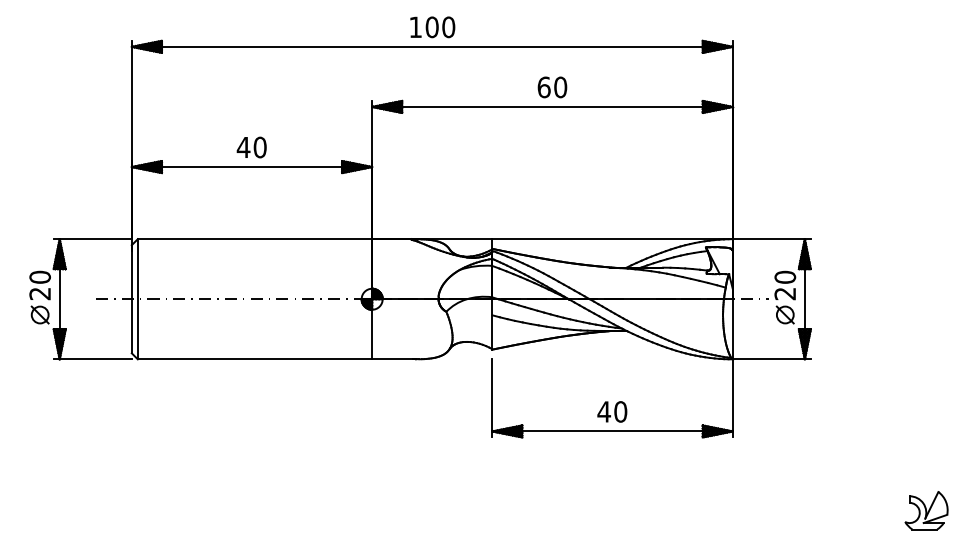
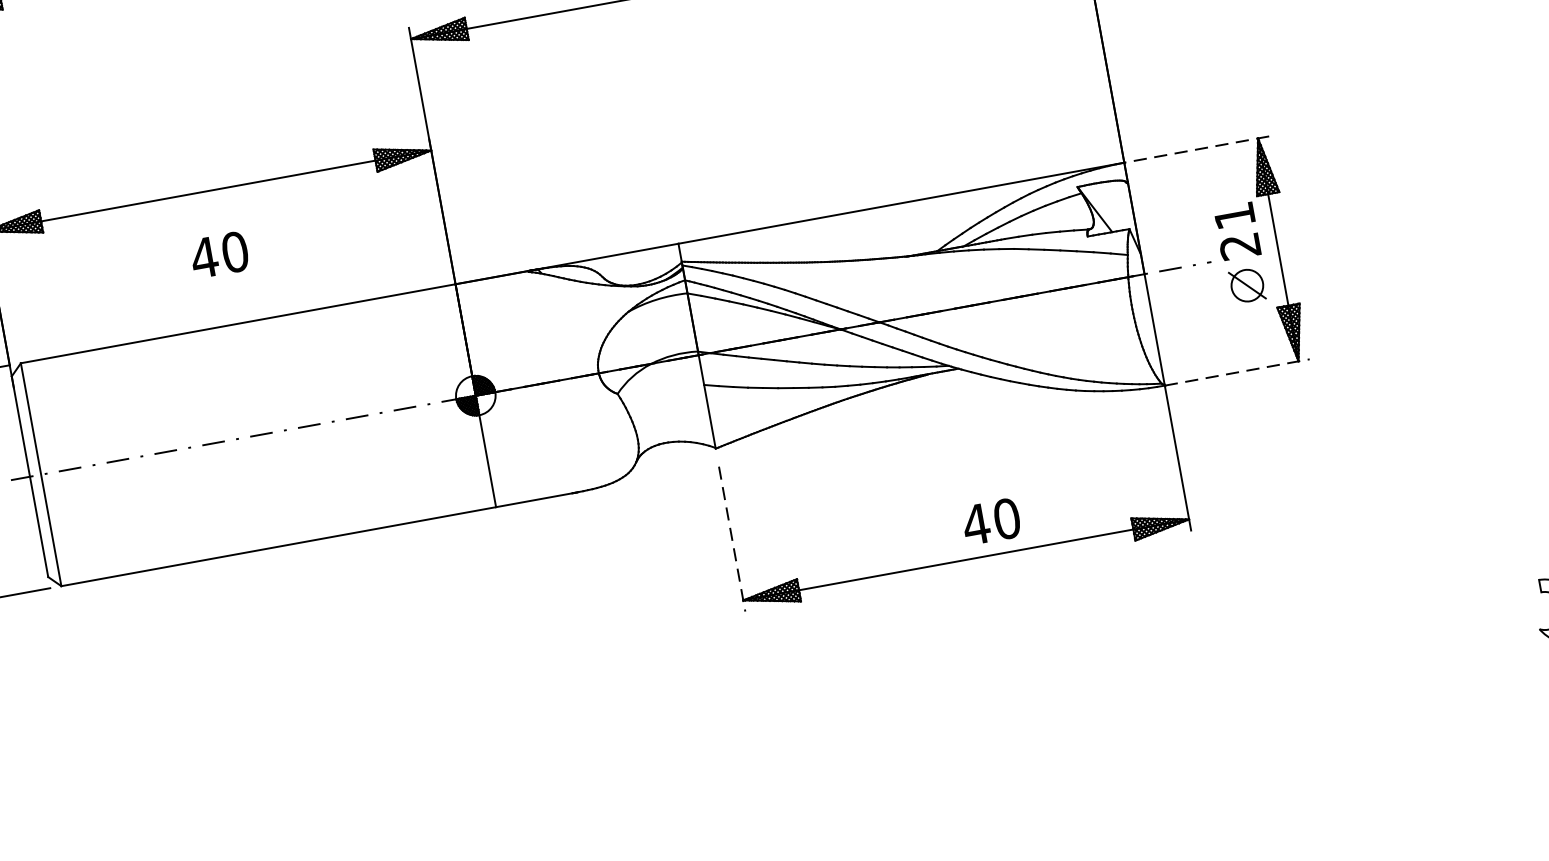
text: (251, 147) -> (219, 255), moved
line: (771, 239) -> (1196, 150), solid -> dashed
text: (785, 276) -> (1234, 214), 20 -> 21
line: (772, 359) -> (1238, 372), solid -> dashed
line: (492, 398) -> (732, 539), solid -> dashed
text: (612, 411) -> (991, 520), moved

